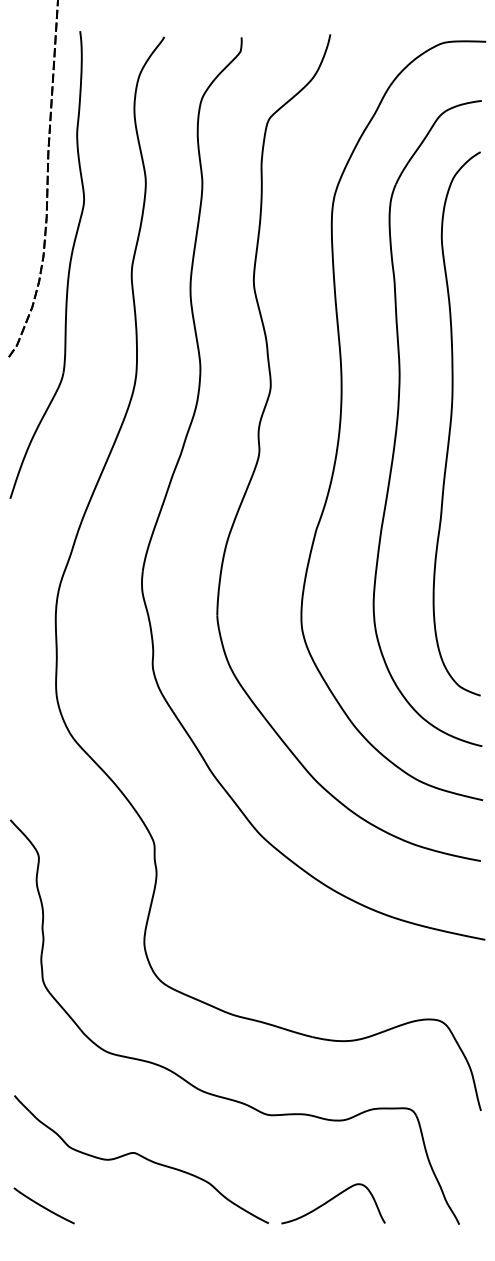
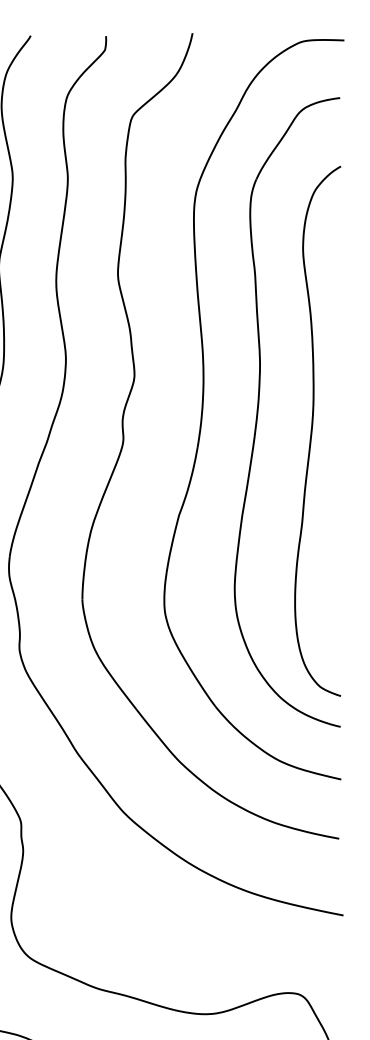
curve: (451, 423) -> (312, 430), moved

